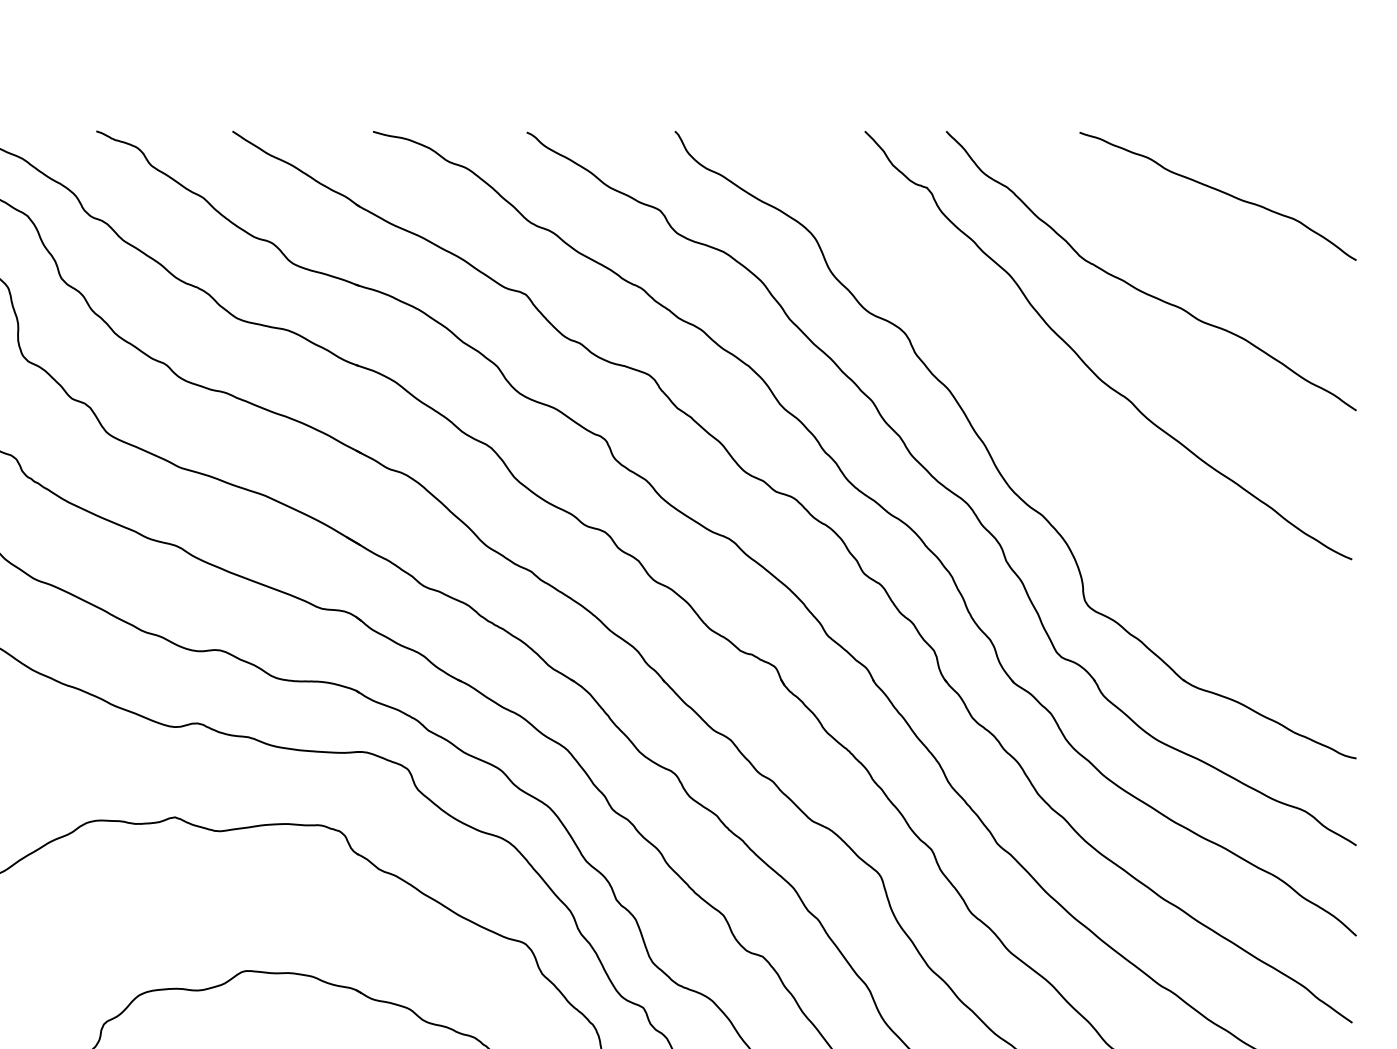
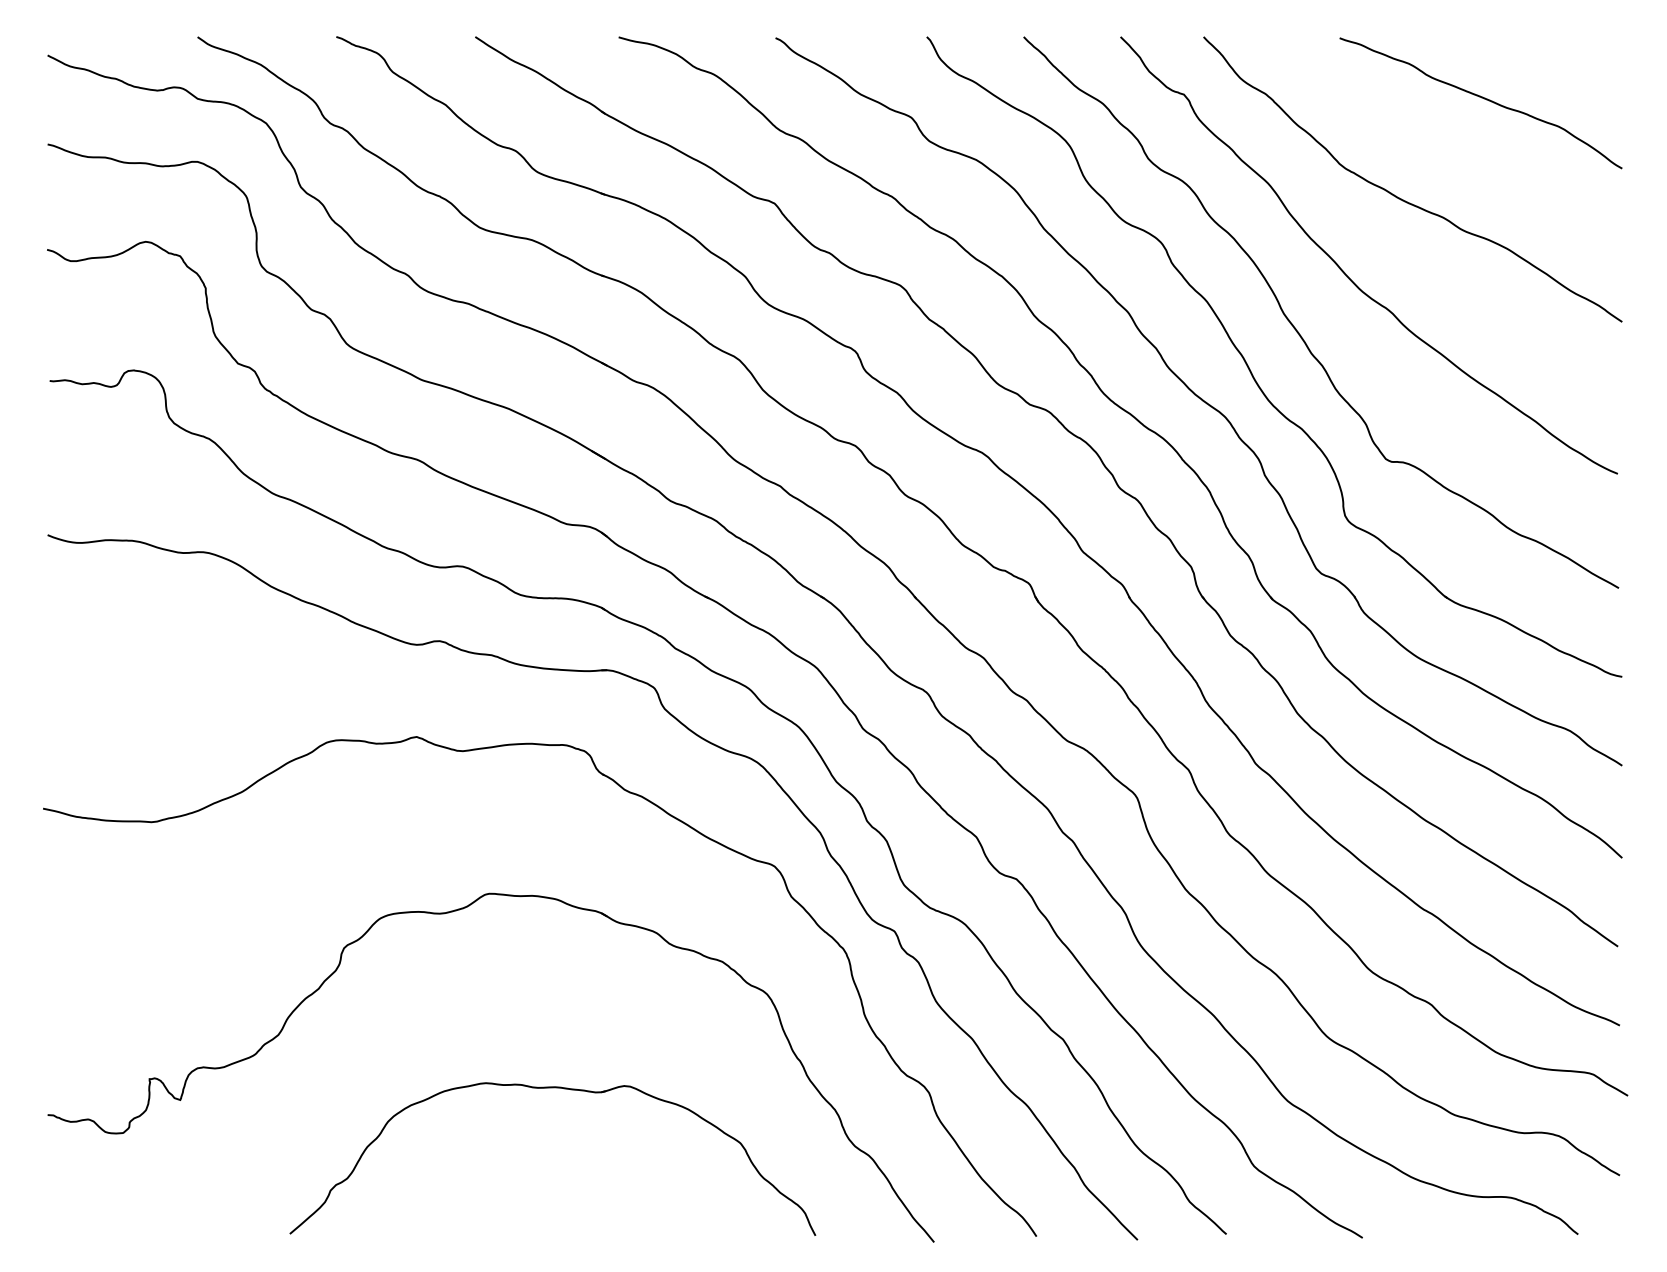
curve: (1037, 417) -> (1296, 328), added

